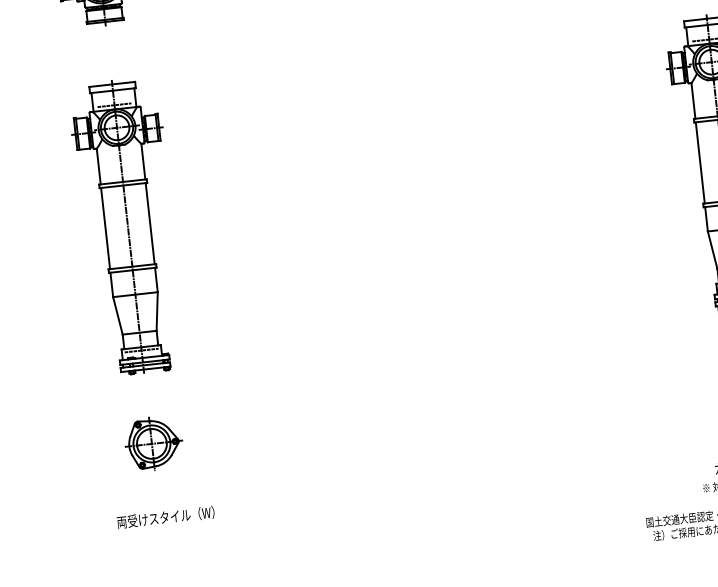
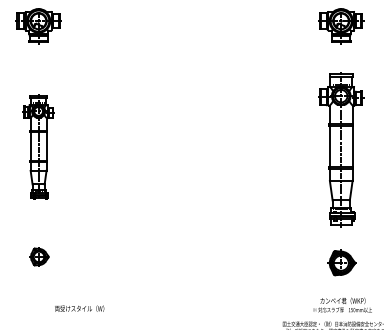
part: (127, 226) -> (38, 146), size x0.7
part: (153, 442) -> (39, 256), size x0.7
text: (165, 517) -> (79, 308), moved

